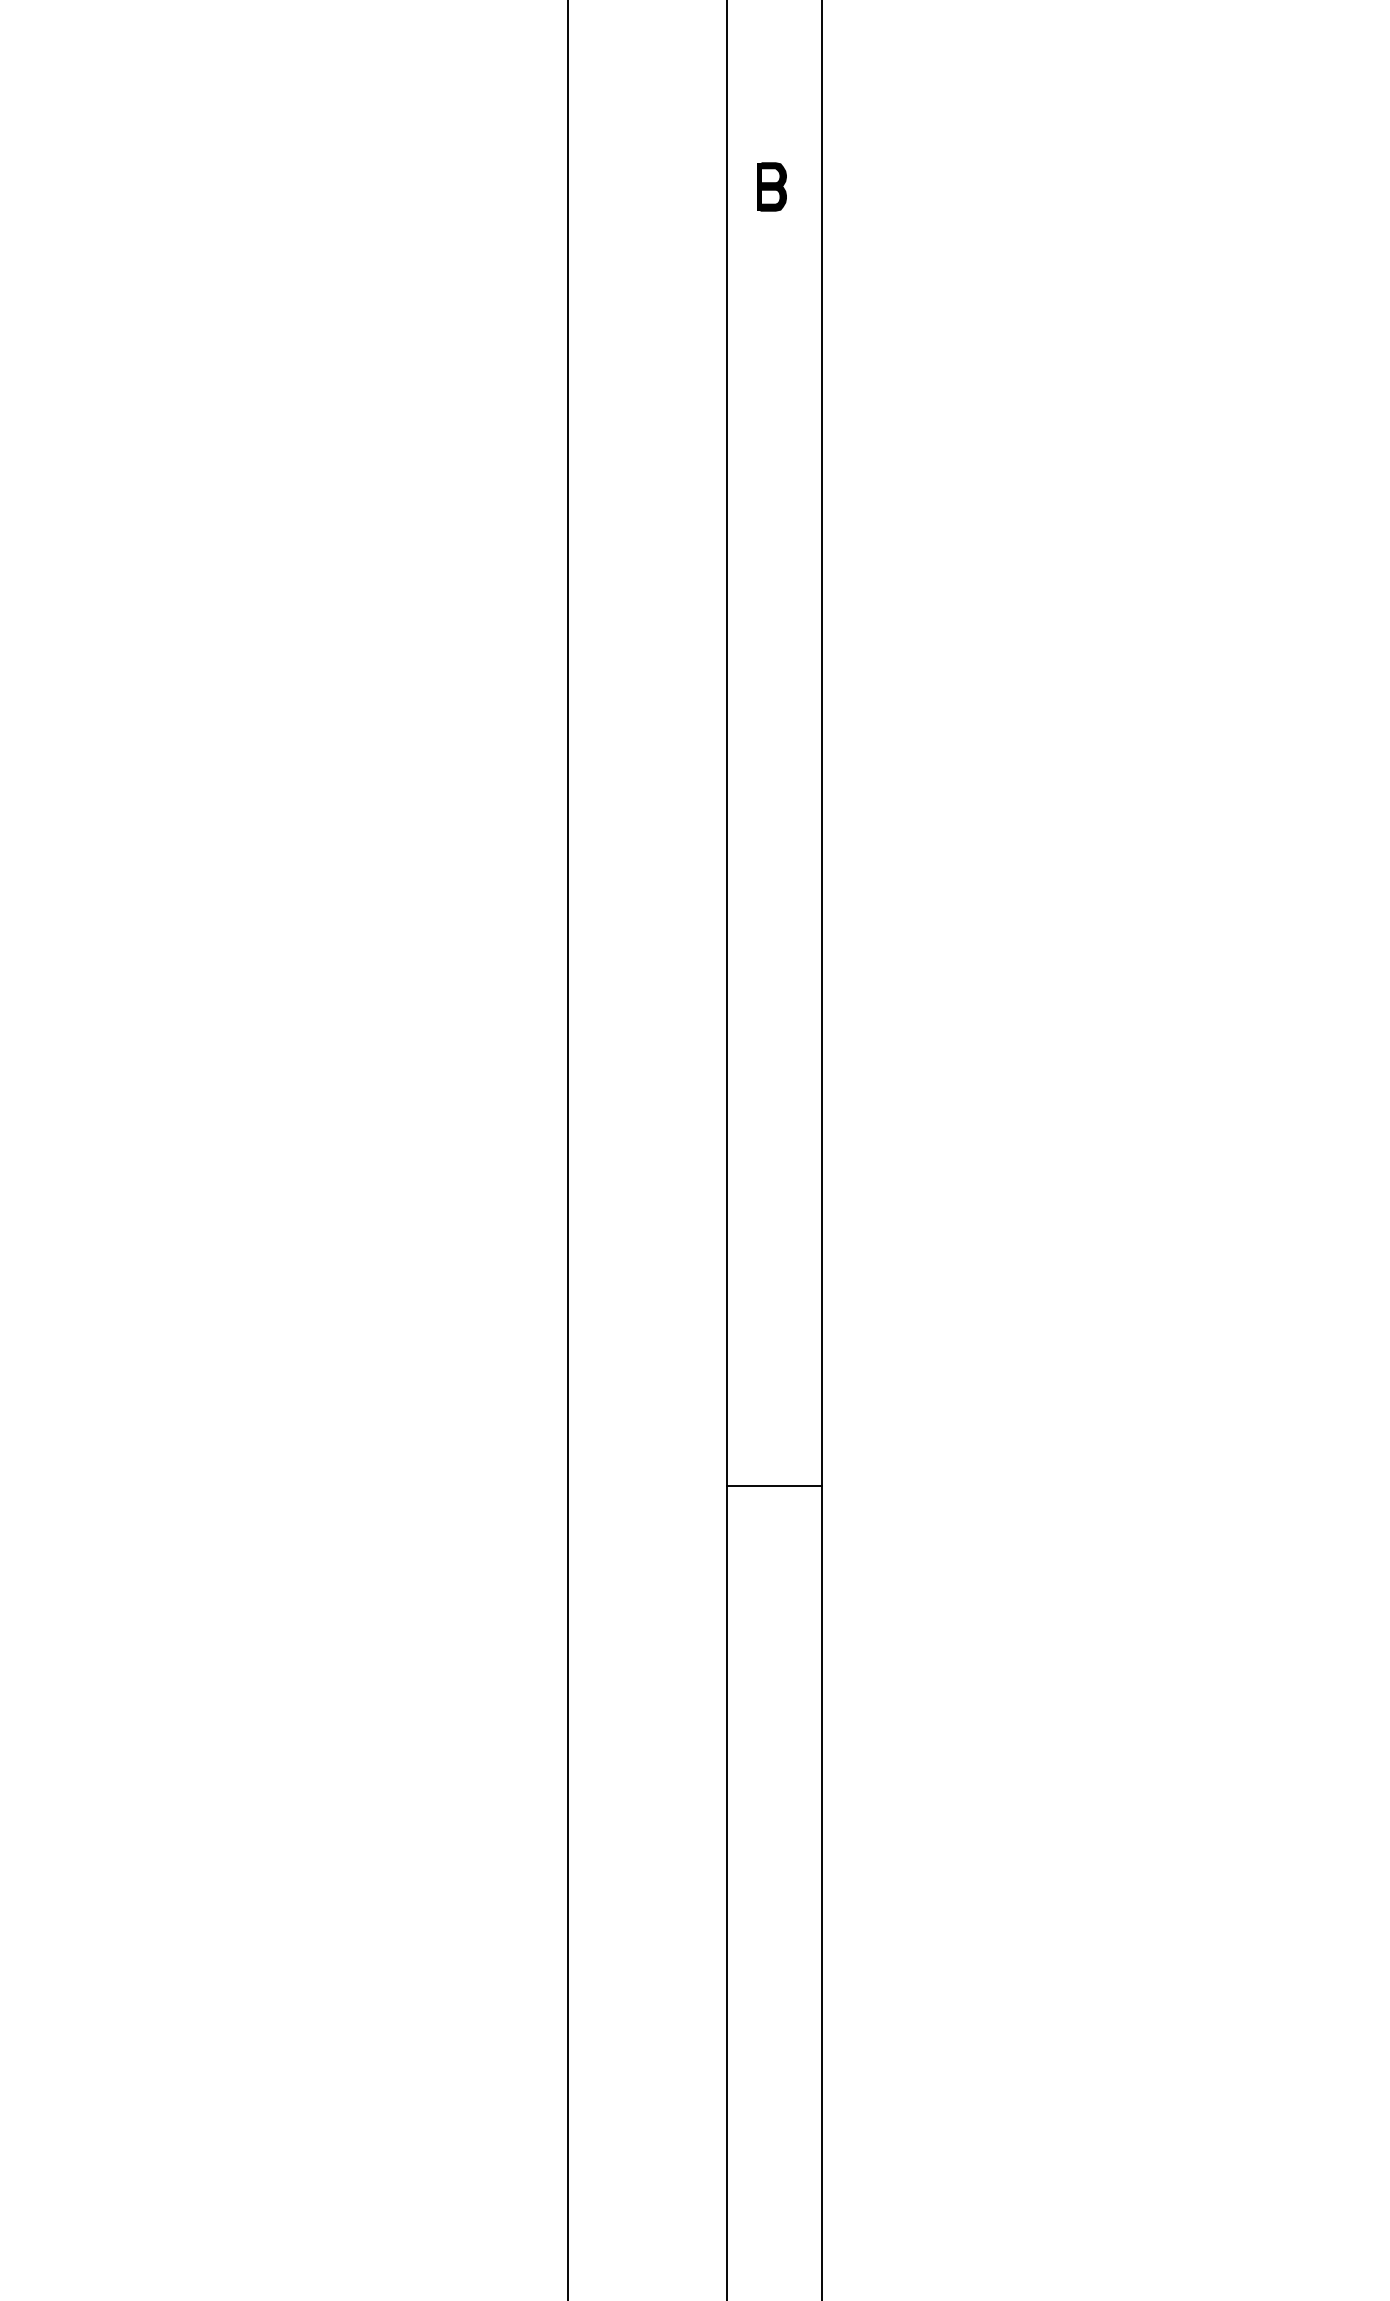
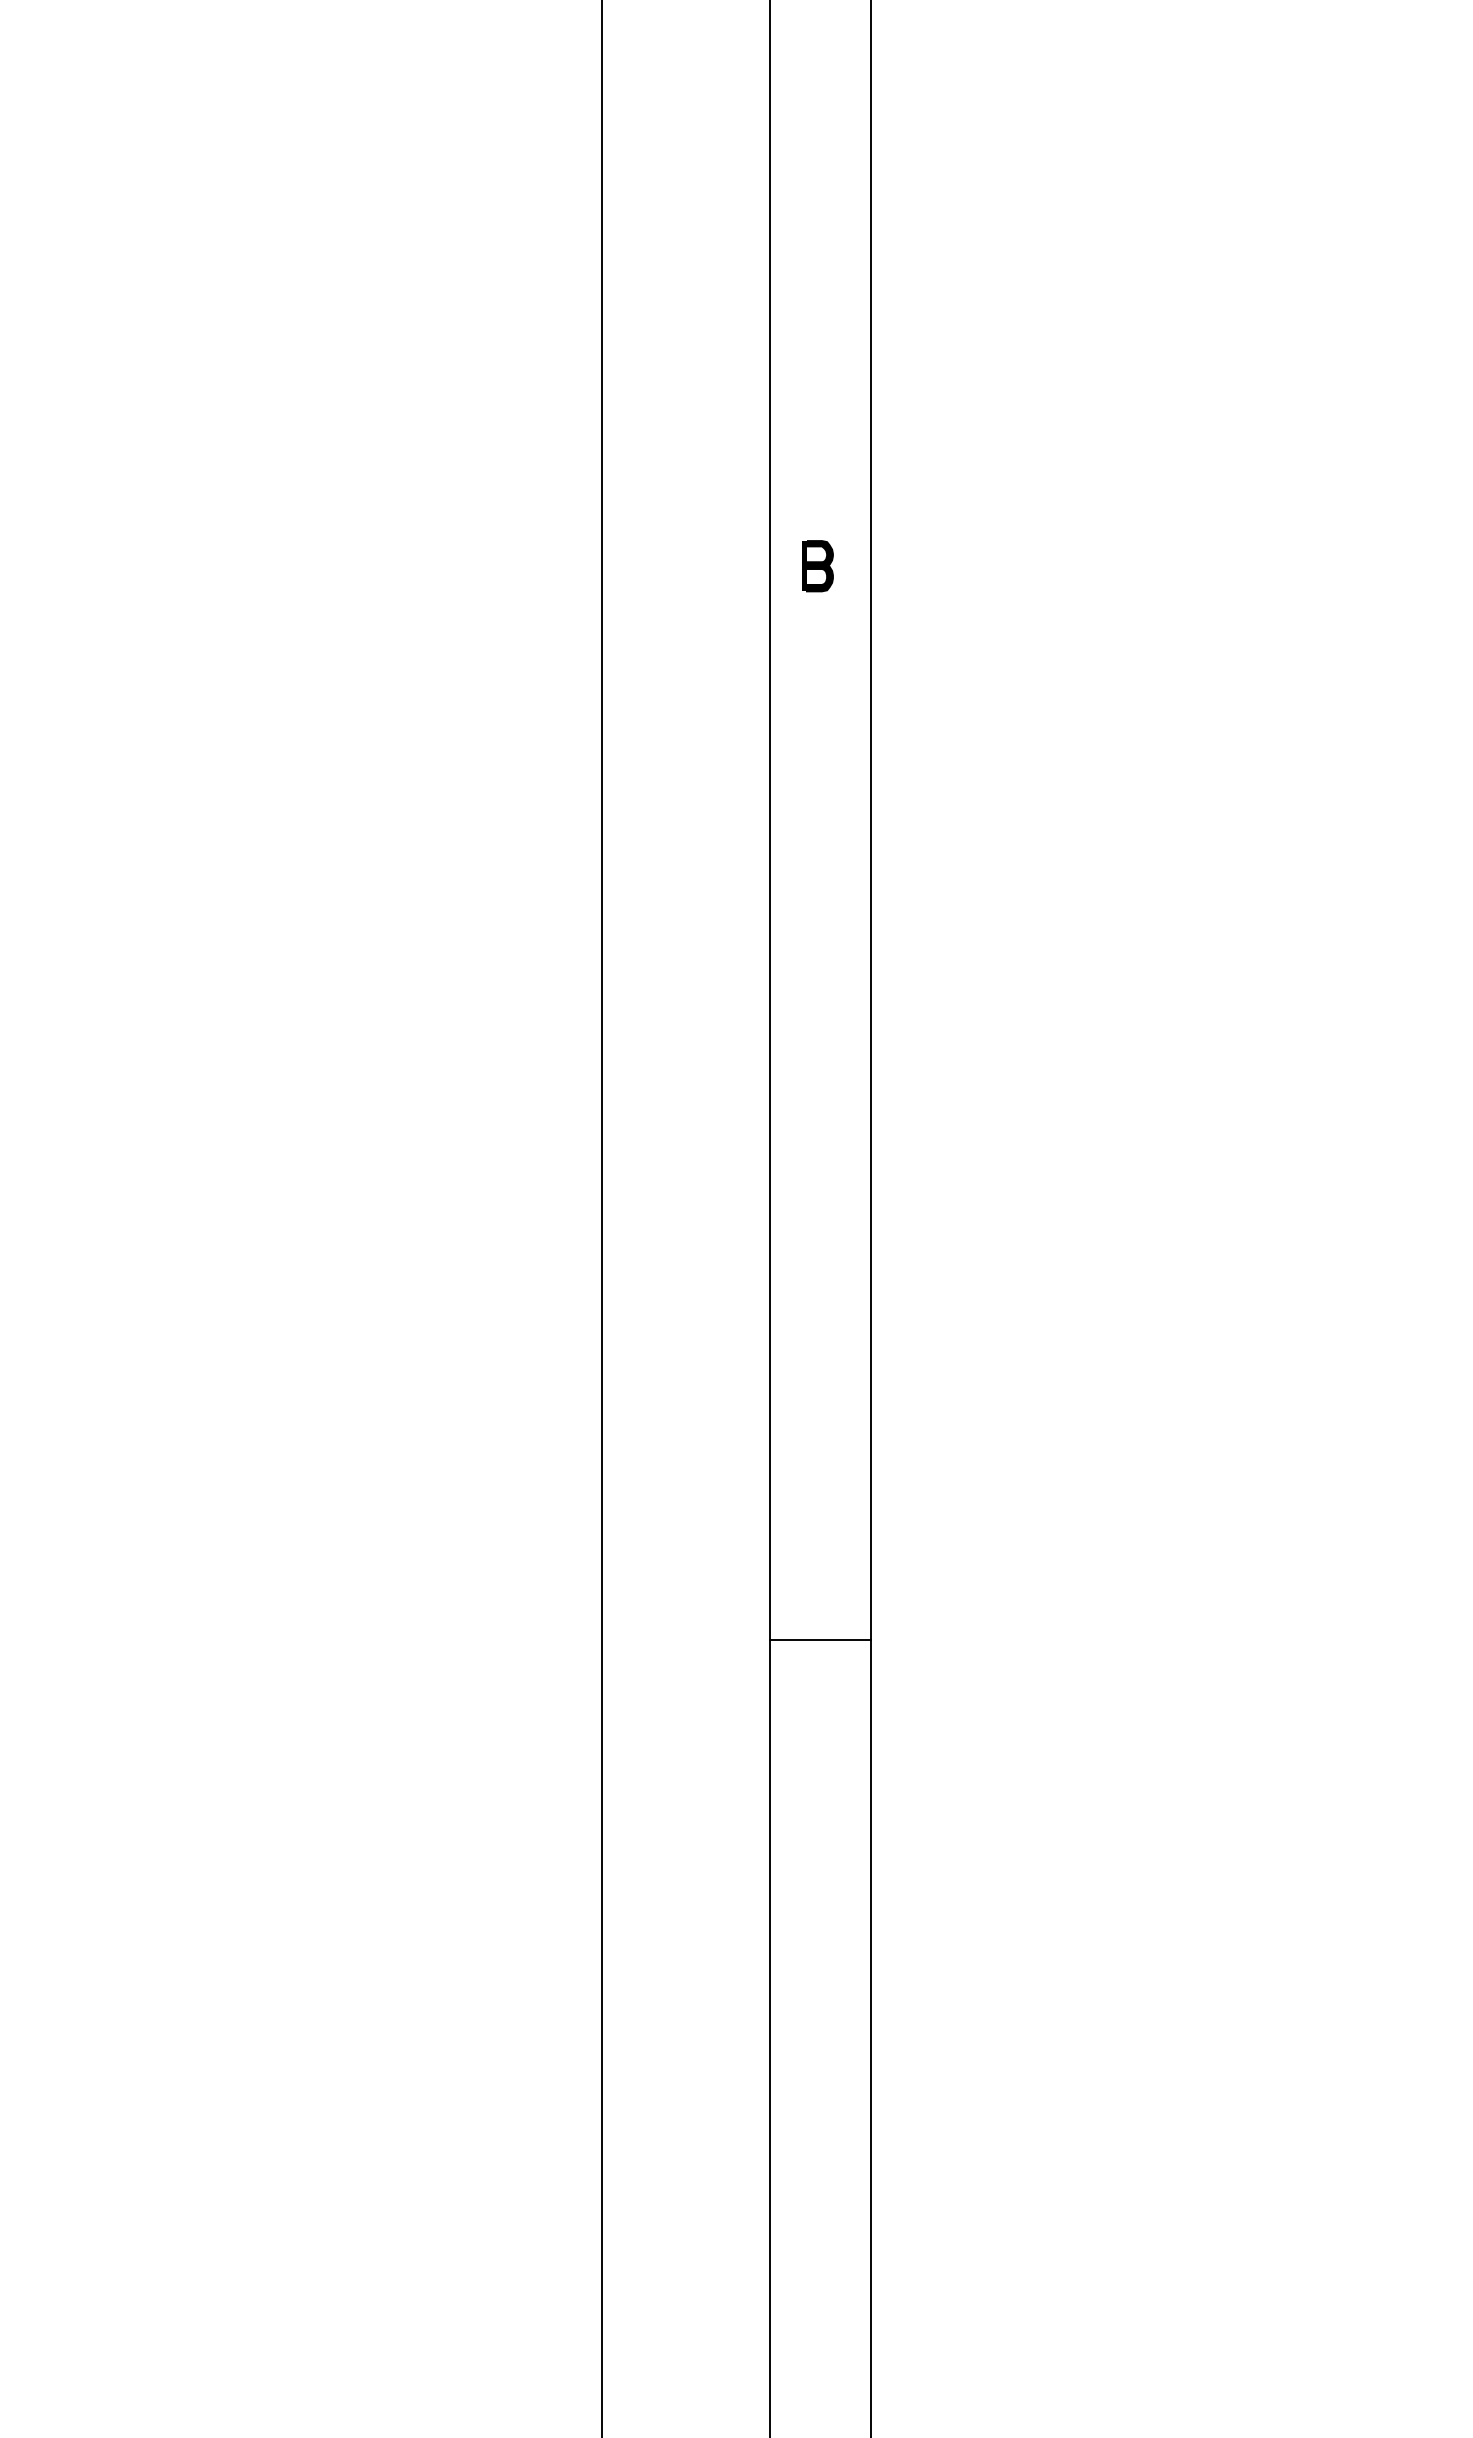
part: (771, 187) -> (817, 566), moved
line: (774, 1485) -> (820, 1639), moved

